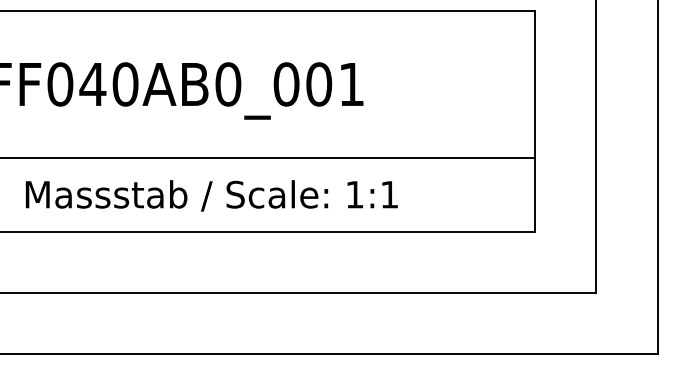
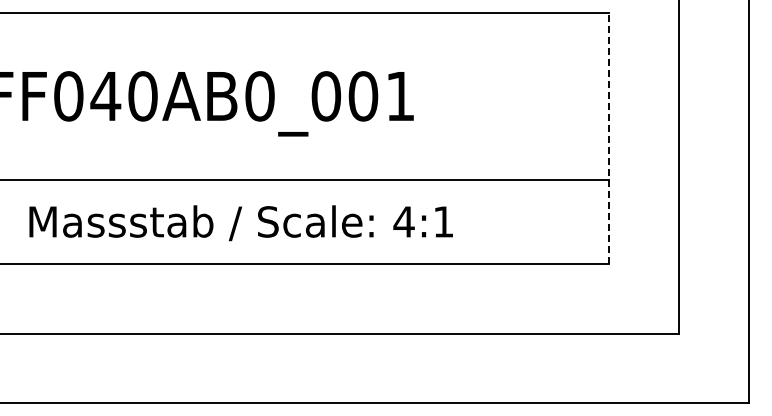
line: (535, 121) -> (609, 138), solid -> dashed
text: (354, 194) -> (403, 221), 1:1 -> 4:1

